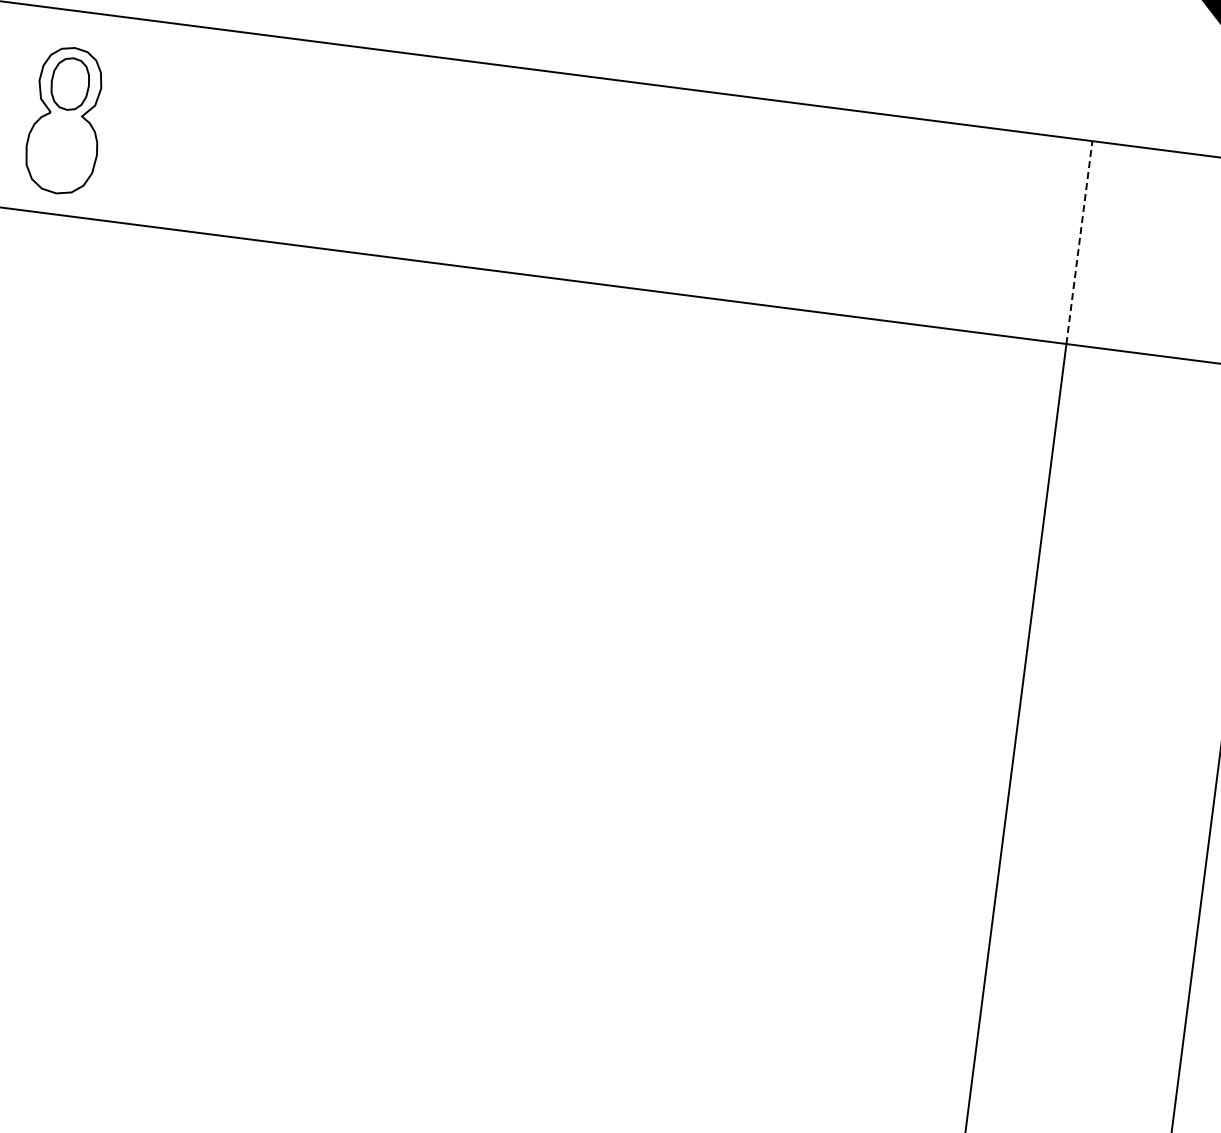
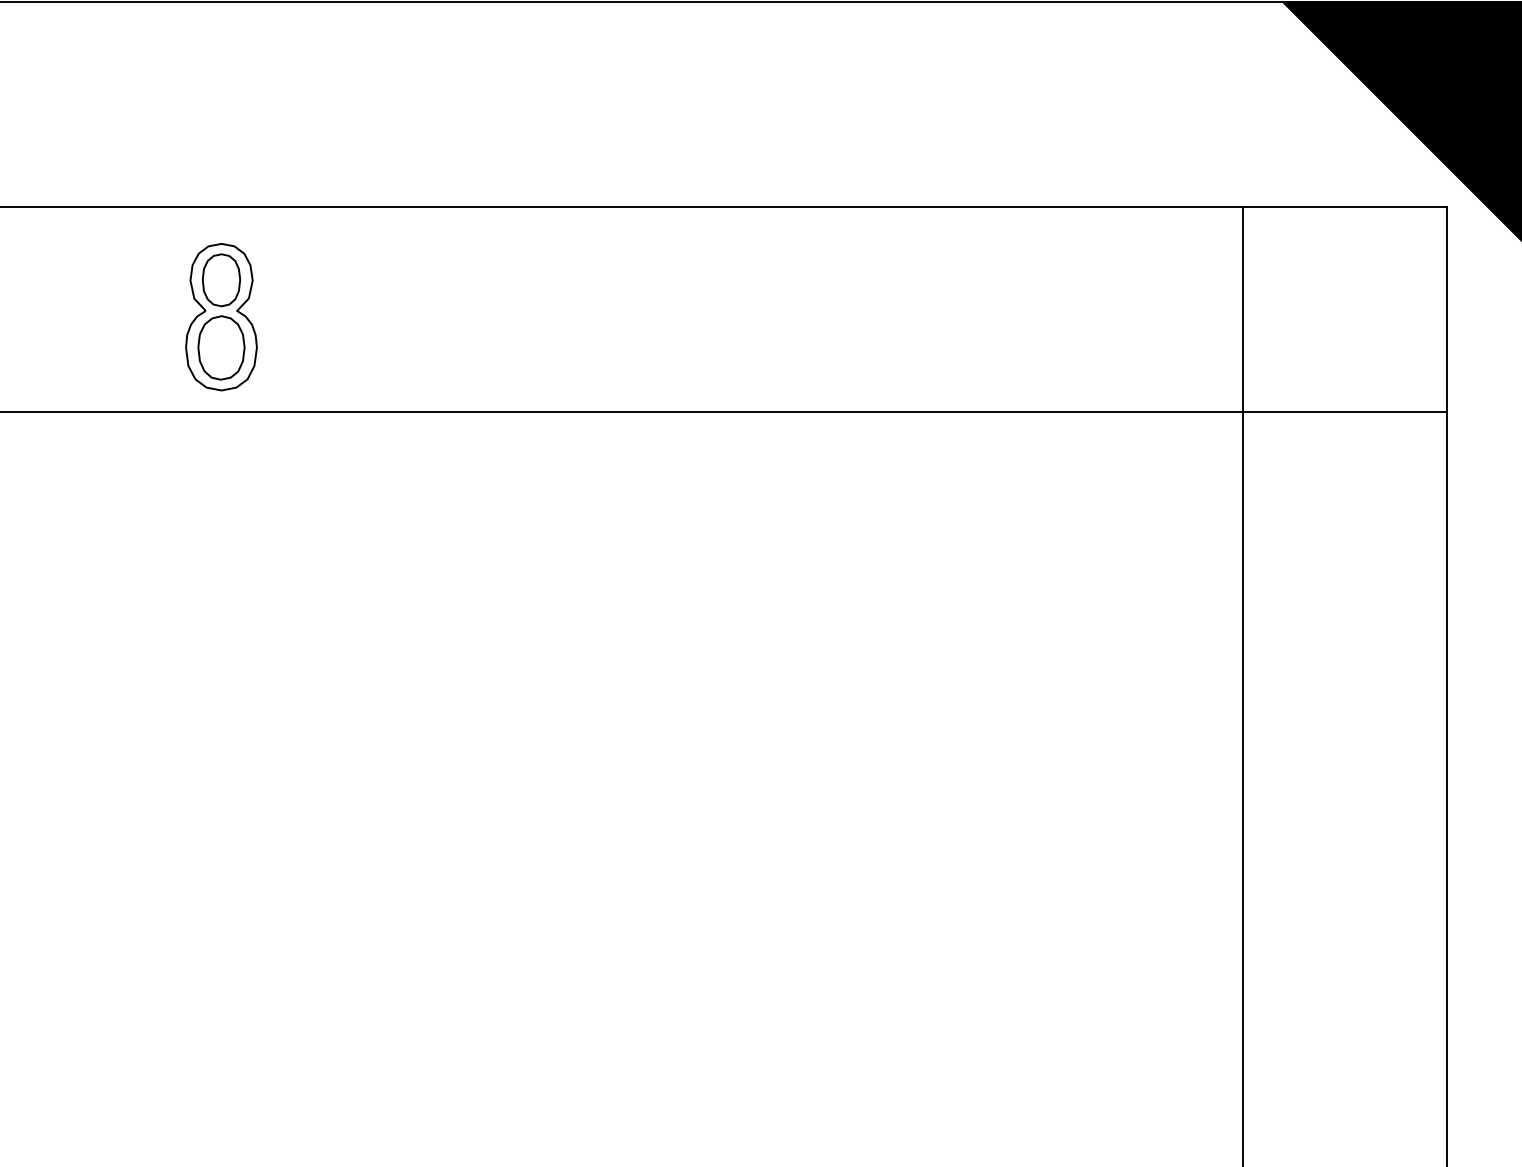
part: (61, 150) -> (221, 347), added
line: (1079, 241) -> (1242, 308), dashed -> solid

